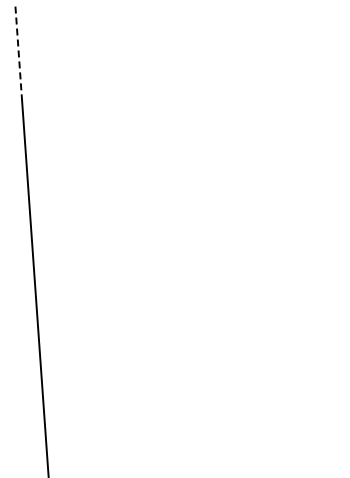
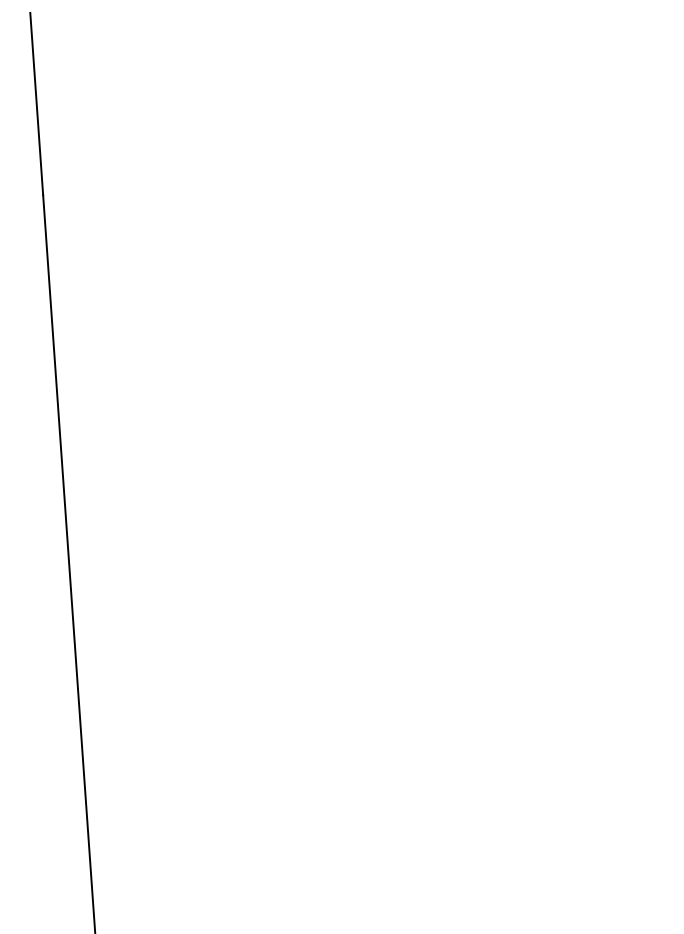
line: (18, 53) -> (36, 104), dashed -> solid

